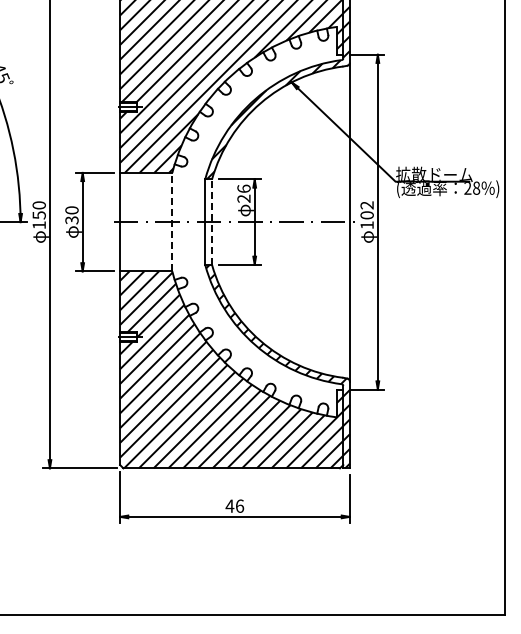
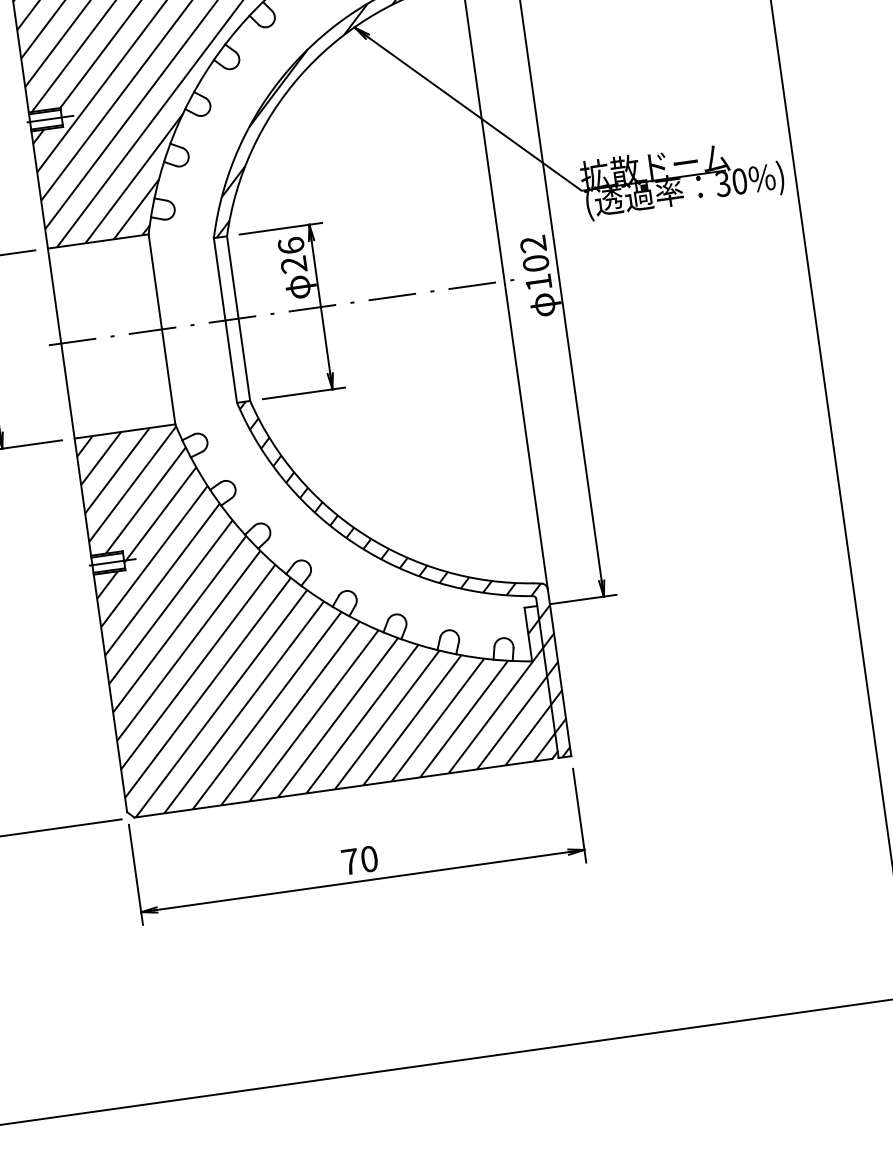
text: (472, 188) -> (731, 183), 28%) -> 30%)
line: (172, 221) -> (162, 328), dashed -> solid
line: (212, 222) -> (239, 319), dashed -> solid
text: (234, 505) -> (358, 859), 46 -> 70

